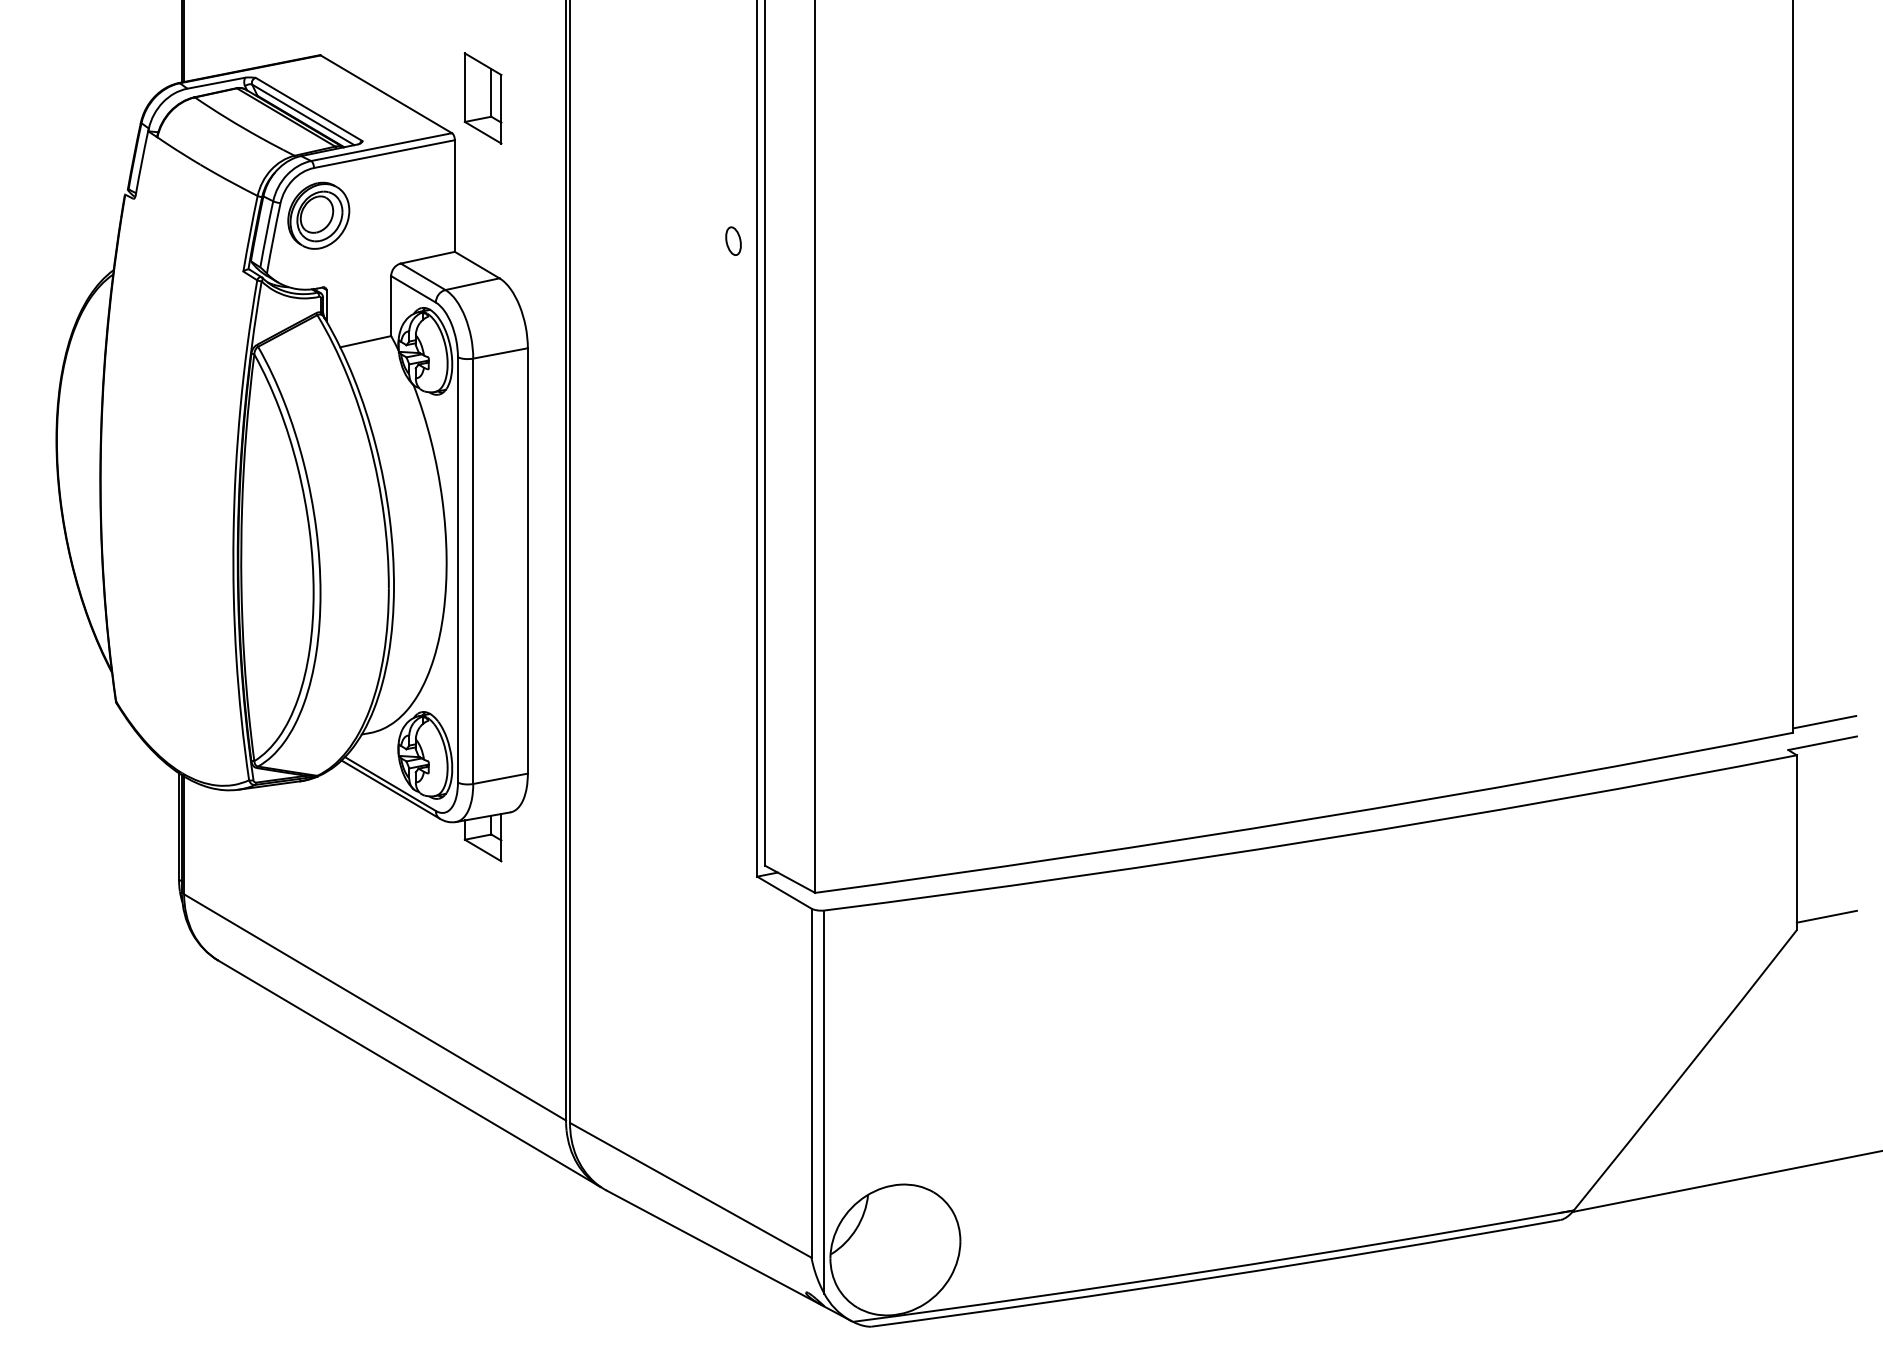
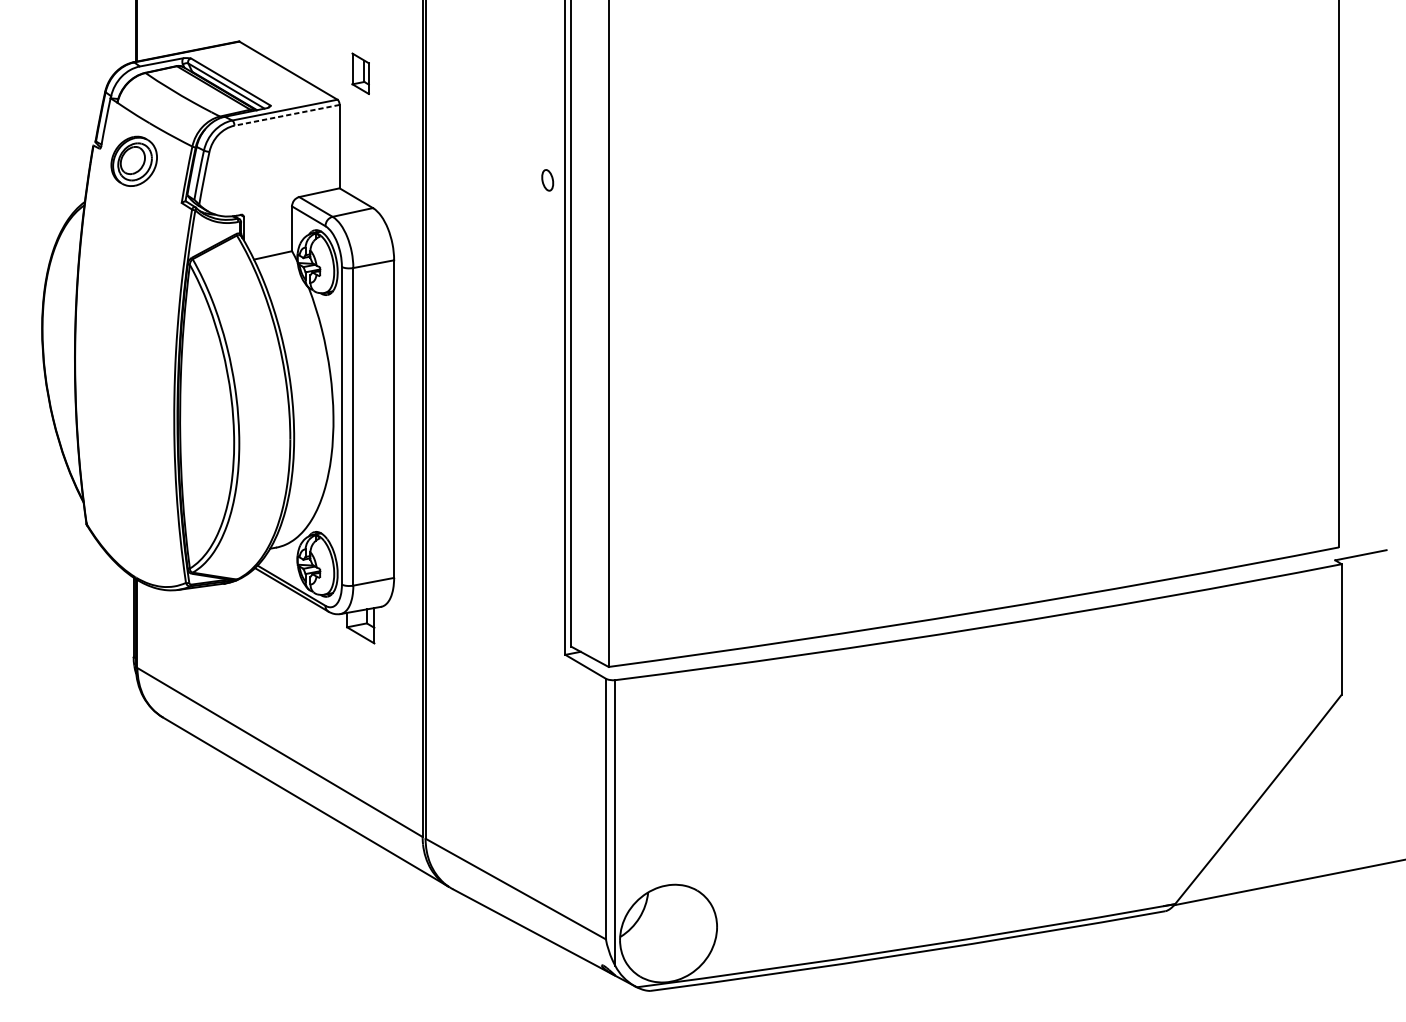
part: (482, 98) -> (360, 73), size x0.6
line: (384, 154) -> (287, 115), solid -> dashed
part: (318, 215) -> (134, 161), moved
line: (1824, 721) -> (1362, 539), removed
line: (1826, 916) -> (1363, 684), removed

